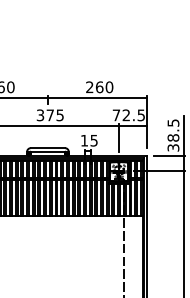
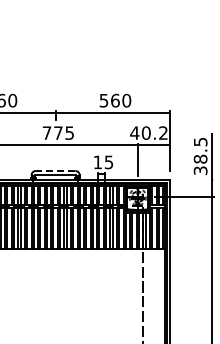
text: (89, 87) -> (103, 100), 260 -> 560
text: (40, 114) -> (46, 132), 375 -> 775
text: (128, 114) -> (148, 132), 72.5 -> 40.2
line: (47, 147) -> (55, 170), solid -> dashed
line: (168, 156) -> (195, 180), removed

